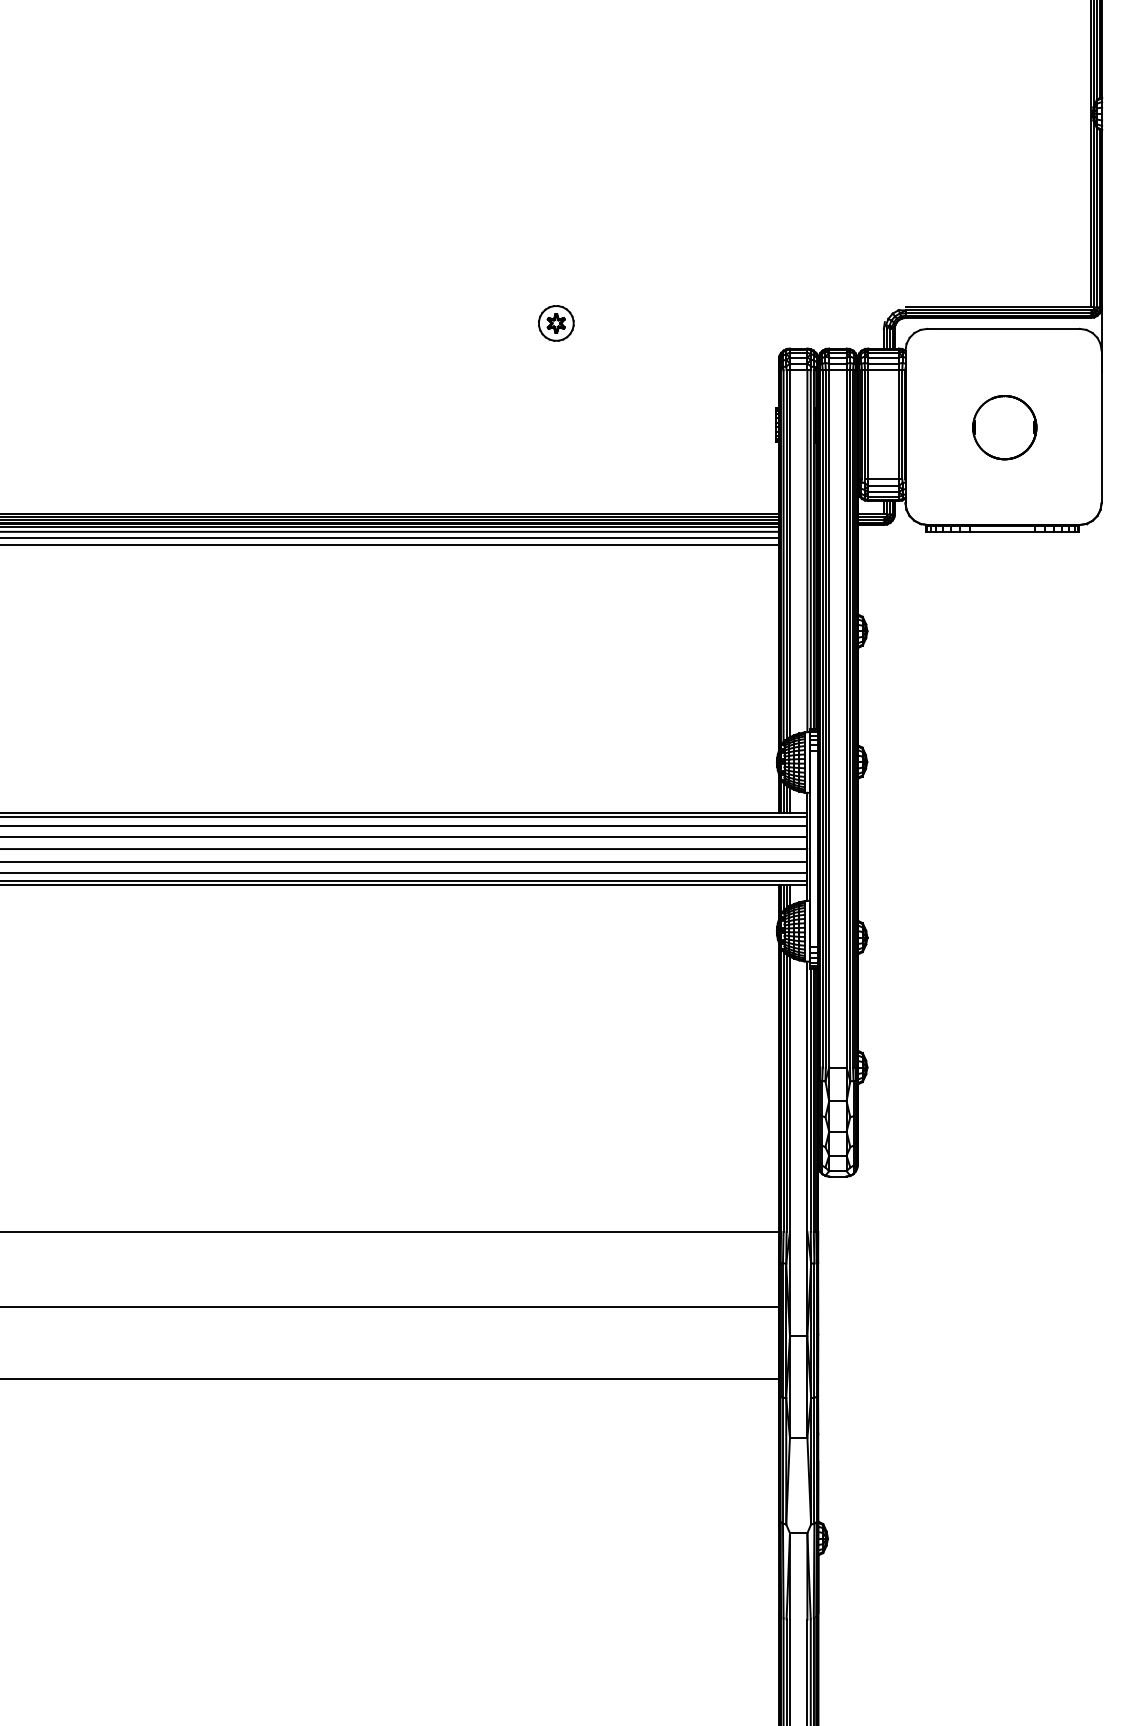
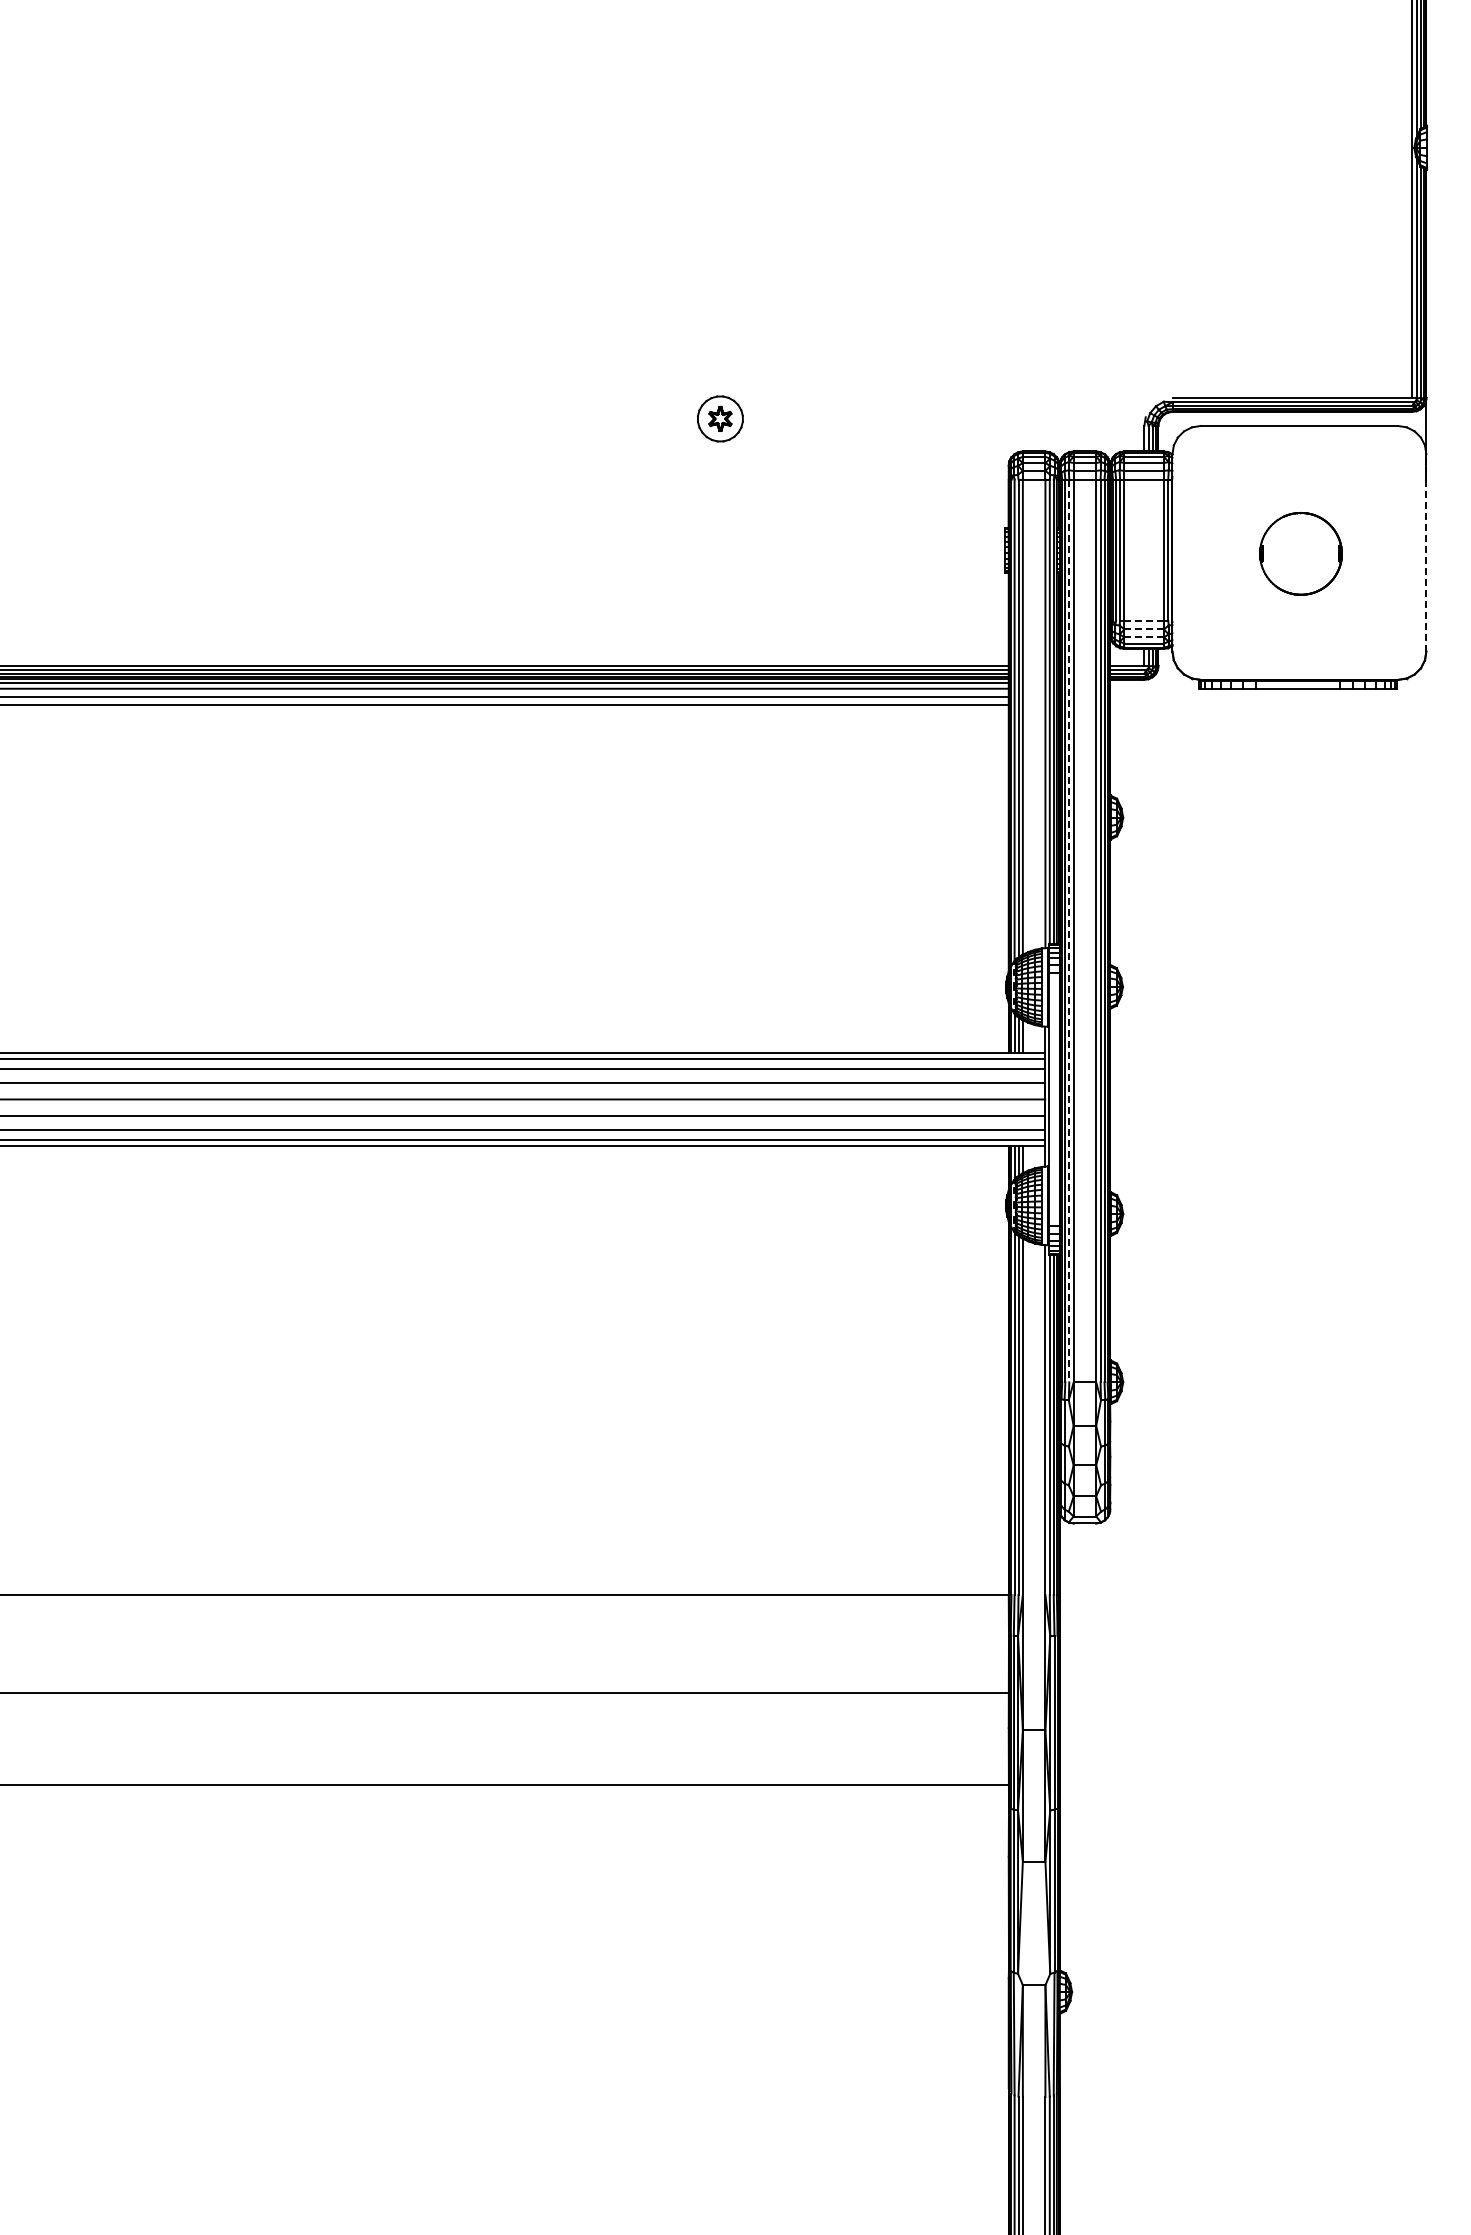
line: (1101, 426) -> (1426, 552), solid -> dashed
line: (883, 479) -> (1144, 620), solid -> dashed
line: (883, 486) -> (1144, 629), solid -> dashed
line: (883, 492) -> (1144, 637), solid -> dashed
line: (825, 719) -> (1069, 931), solid -> dashed

